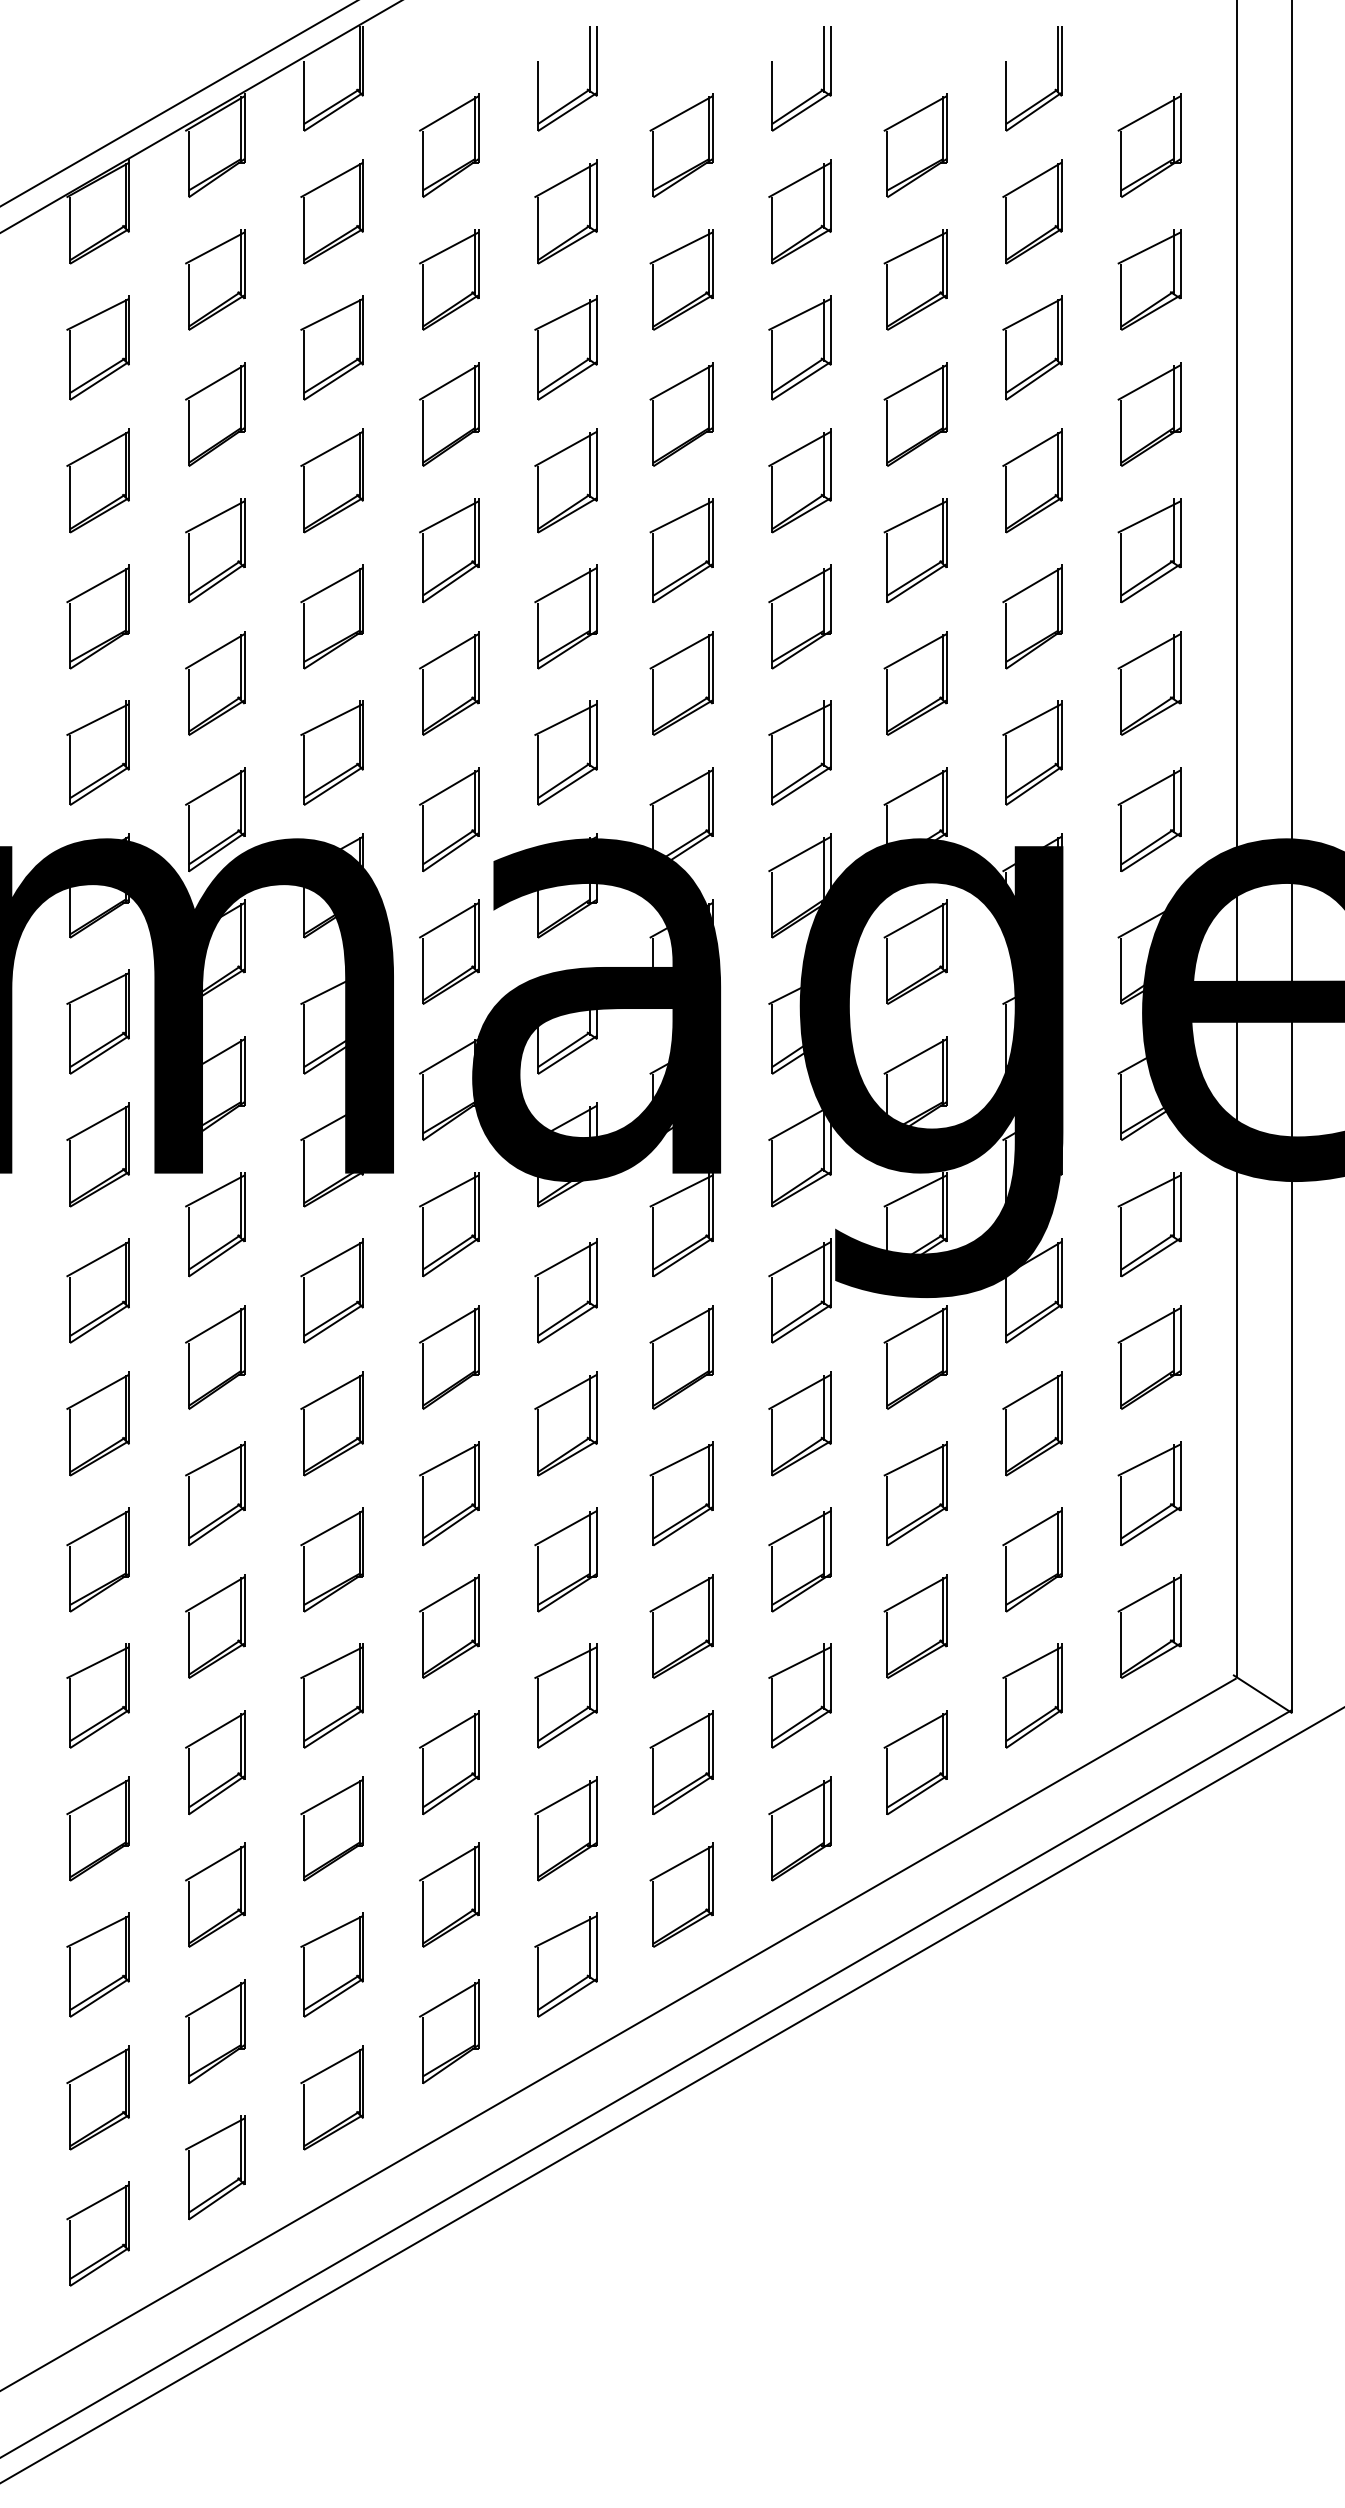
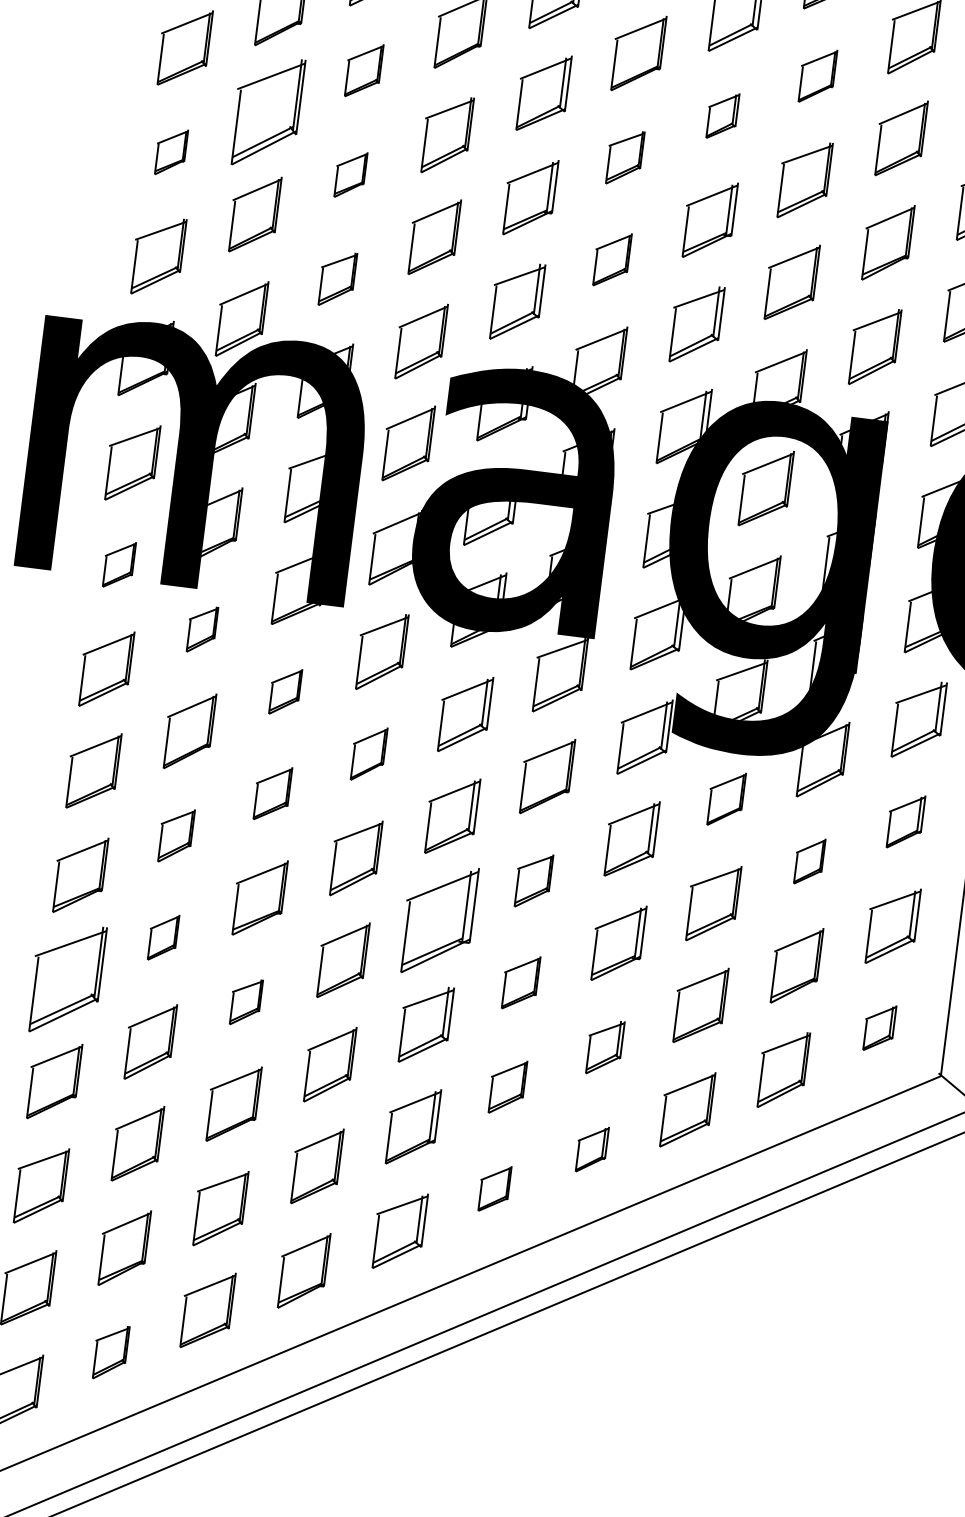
part: (915, 414) -> (817, 76), size x0.7
part: (331, 480) -> (363, 70), size x0.7
part: (799, 480) -> (721, 115), size x0.6
part: (215, 550) -> (267, 112), size x1.4
part: (681, 550) -> (624, 157), size x0.7
part: (97, 616) -> (170, 151), size x0.6
part: (331, 616) -> (349, 174), size x0.6
part: (681, 683) -> (611, 259), size x0.7
part: (331, 752) -> (336, 278), size x0.7
part: (97, 1154) -> (118, 564), size x0.6
part: (215, 1224) -> (202, 629), size x0.6
part: (331, 1290) -> (284, 691), size x0.6
part: (449, 1357) -> (368, 753), size x0.7
part: (915, 1357) -> (725, 799), size x0.7
part: (1149, 1357) -> (905, 821), size x0.7
part: (331, 1423) -> (271, 793), size x0.7
part: (1032, 1423) -> (809, 861), size x0.6
part: (215, 1493) -> (175, 835), size x0.7
part: (681, 1493) -> (533, 880), size x0.7
part: (565, 1559) -> (437, 920), size x1.4
part: (215, 1626) -> (163, 937), size x0.6
part: (681, 1626) -> (520, 982), size x0.7
part: (1149, 1626) -> (879, 1028), size x0.6
part: (97, 1695) -> (65, 979), size x1.4
part: (331, 1695) -> (245, 1001), size x0.6
part: (799, 1695) -> (604, 1047), size x0.7
part: (681, 1762) -> (507, 1086), size x0.7
part: (799, 1828) -> (591, 1148), size x0.6
part: (681, 1894) -> (494, 1188), size x0.6
part: (215, 2167) -> (110, 1352), size x0.7

